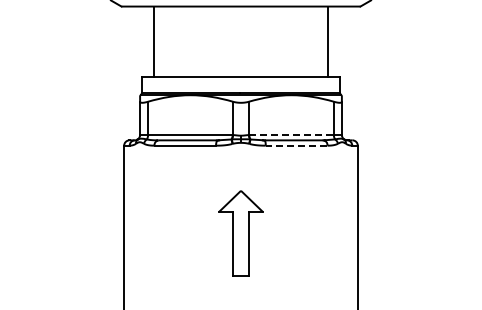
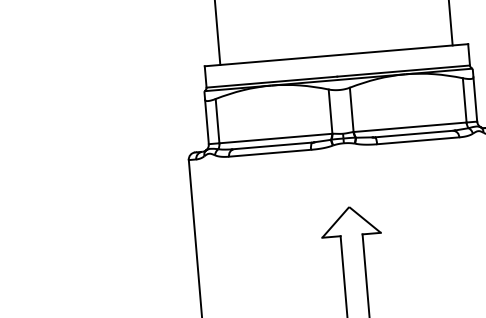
line: (292, 135) -> (411, 127), dashed -> solid
line: (296, 145) -> (417, 140), dashed -> solid

